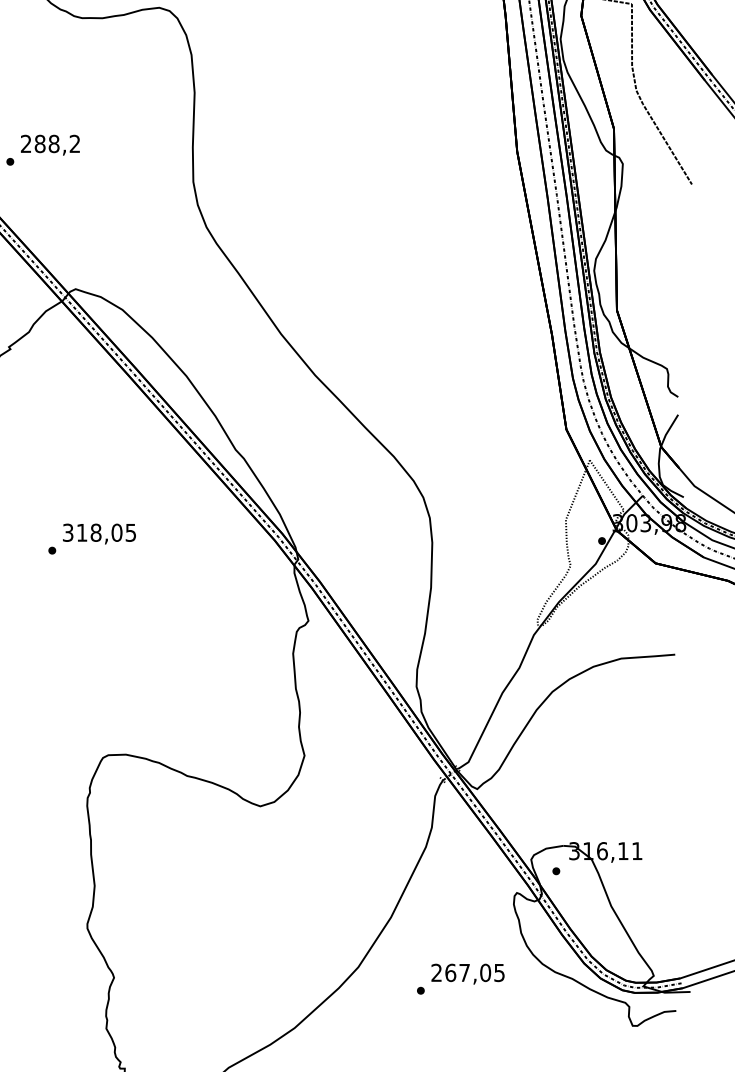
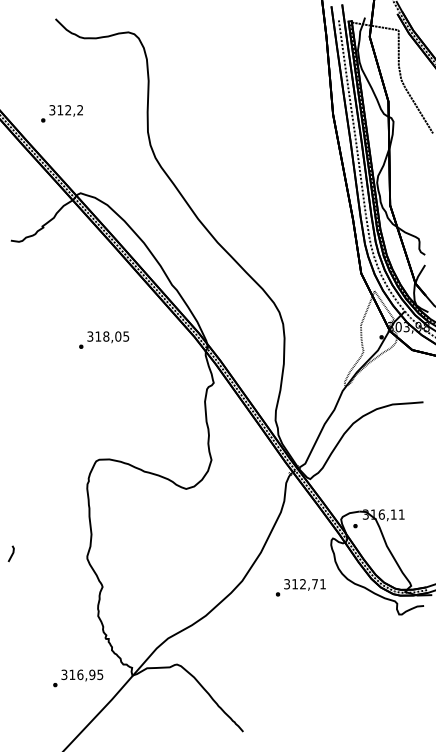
text: (40, 144) -> (60, 110), 288,2 -> 312,2
text: (92, 537) -> (104, 339), moved
text: (467, 973) -> (304, 584), 267,05 -> 312,71

